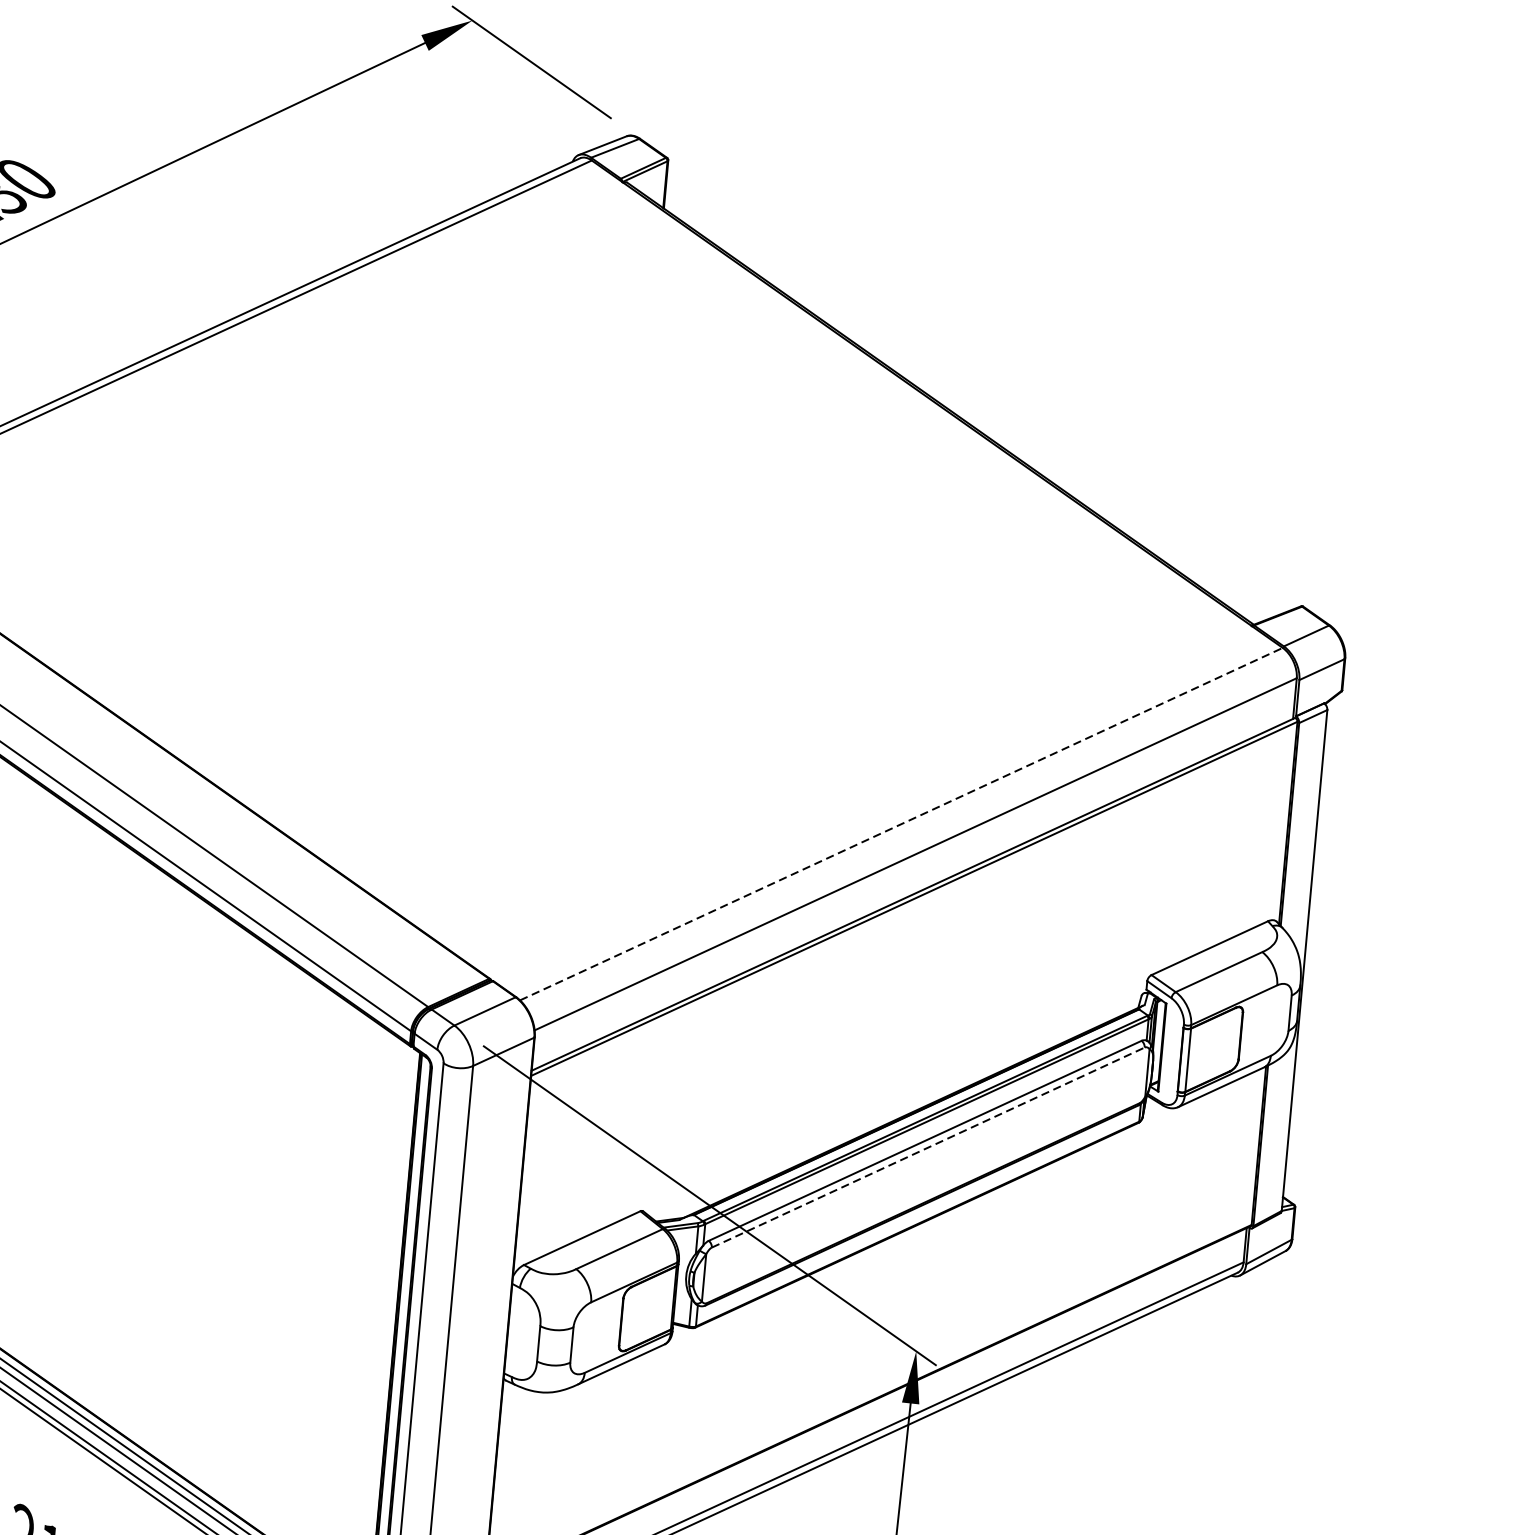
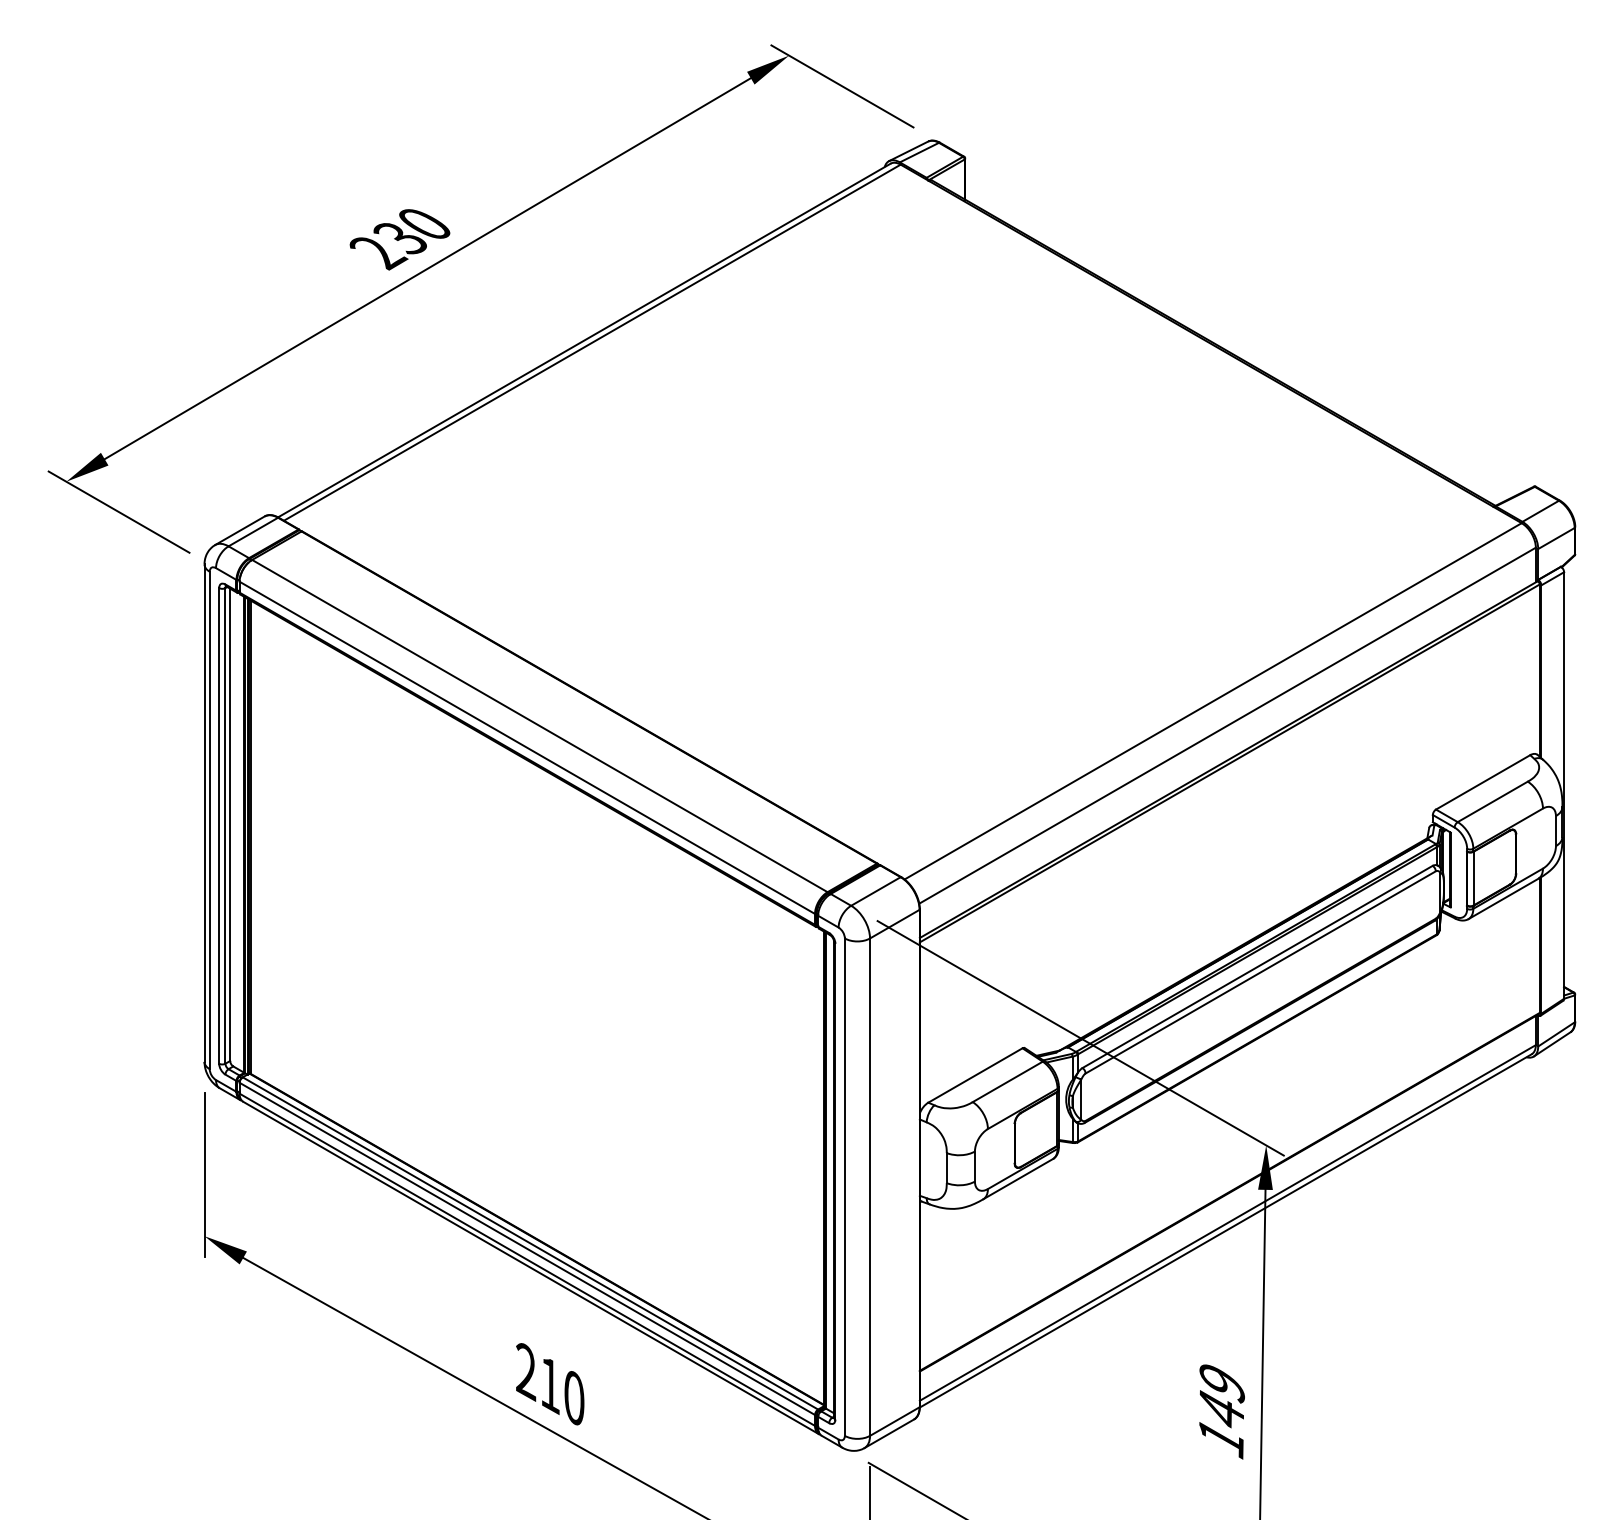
line: (901, 824) -> (1213, 701), dashed -> solid
line: (929, 1147) -> (1261, 972), dashed -> solid

